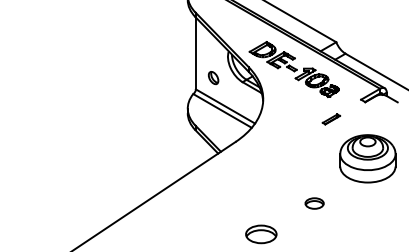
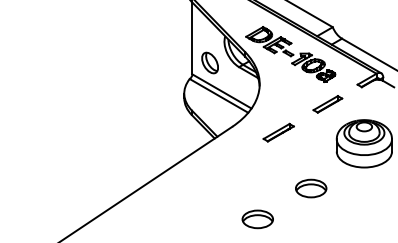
part: (213, 77) -> (209, 62), size x1.67
part: (331, 119) -> (327, 104), size x1.67
part: (282, 147) -> (278, 132), added
part: (314, 203) -> (310, 188), size x1.67

